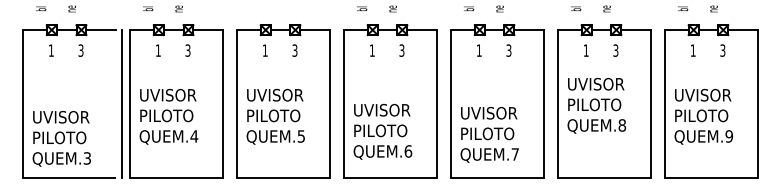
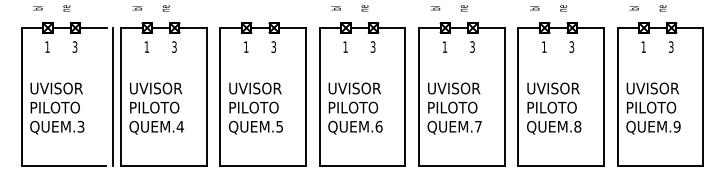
text: (596, 105) -> (553, 108), moved
text: (382, 131) -> (355, 108), moved
text: (489, 134) -> (454, 108), moved
text: (61, 138) -> (56, 108), moved

